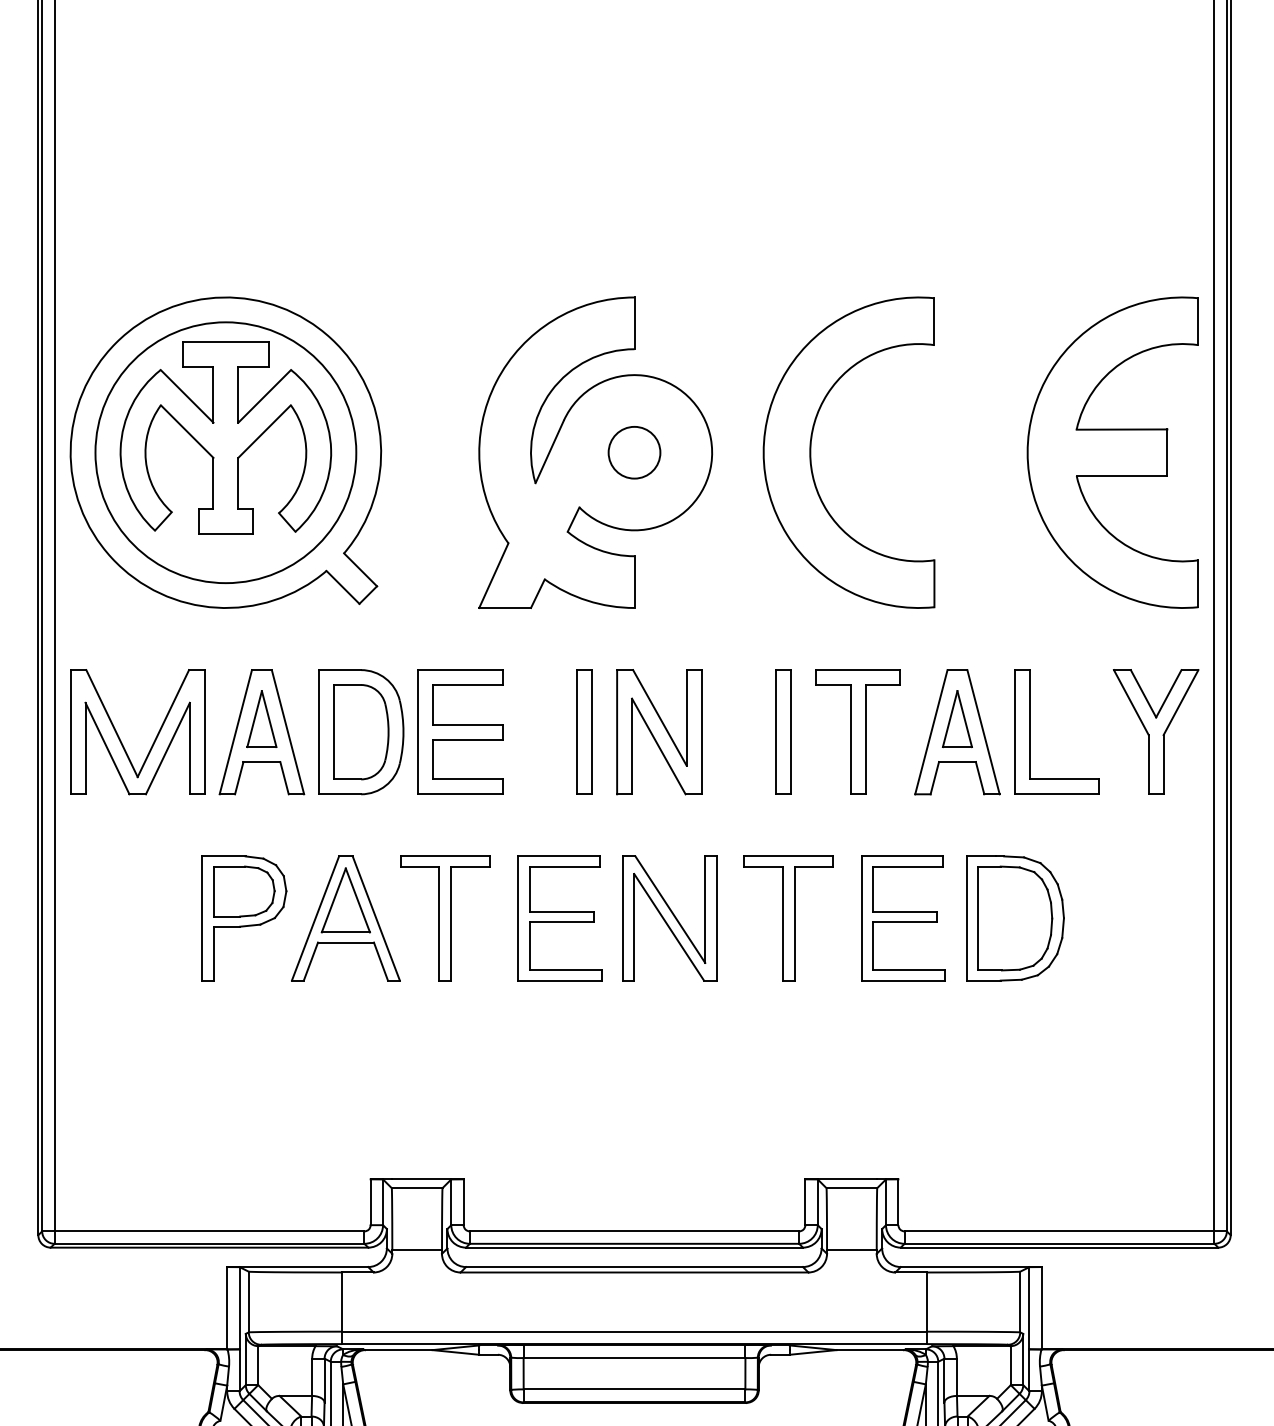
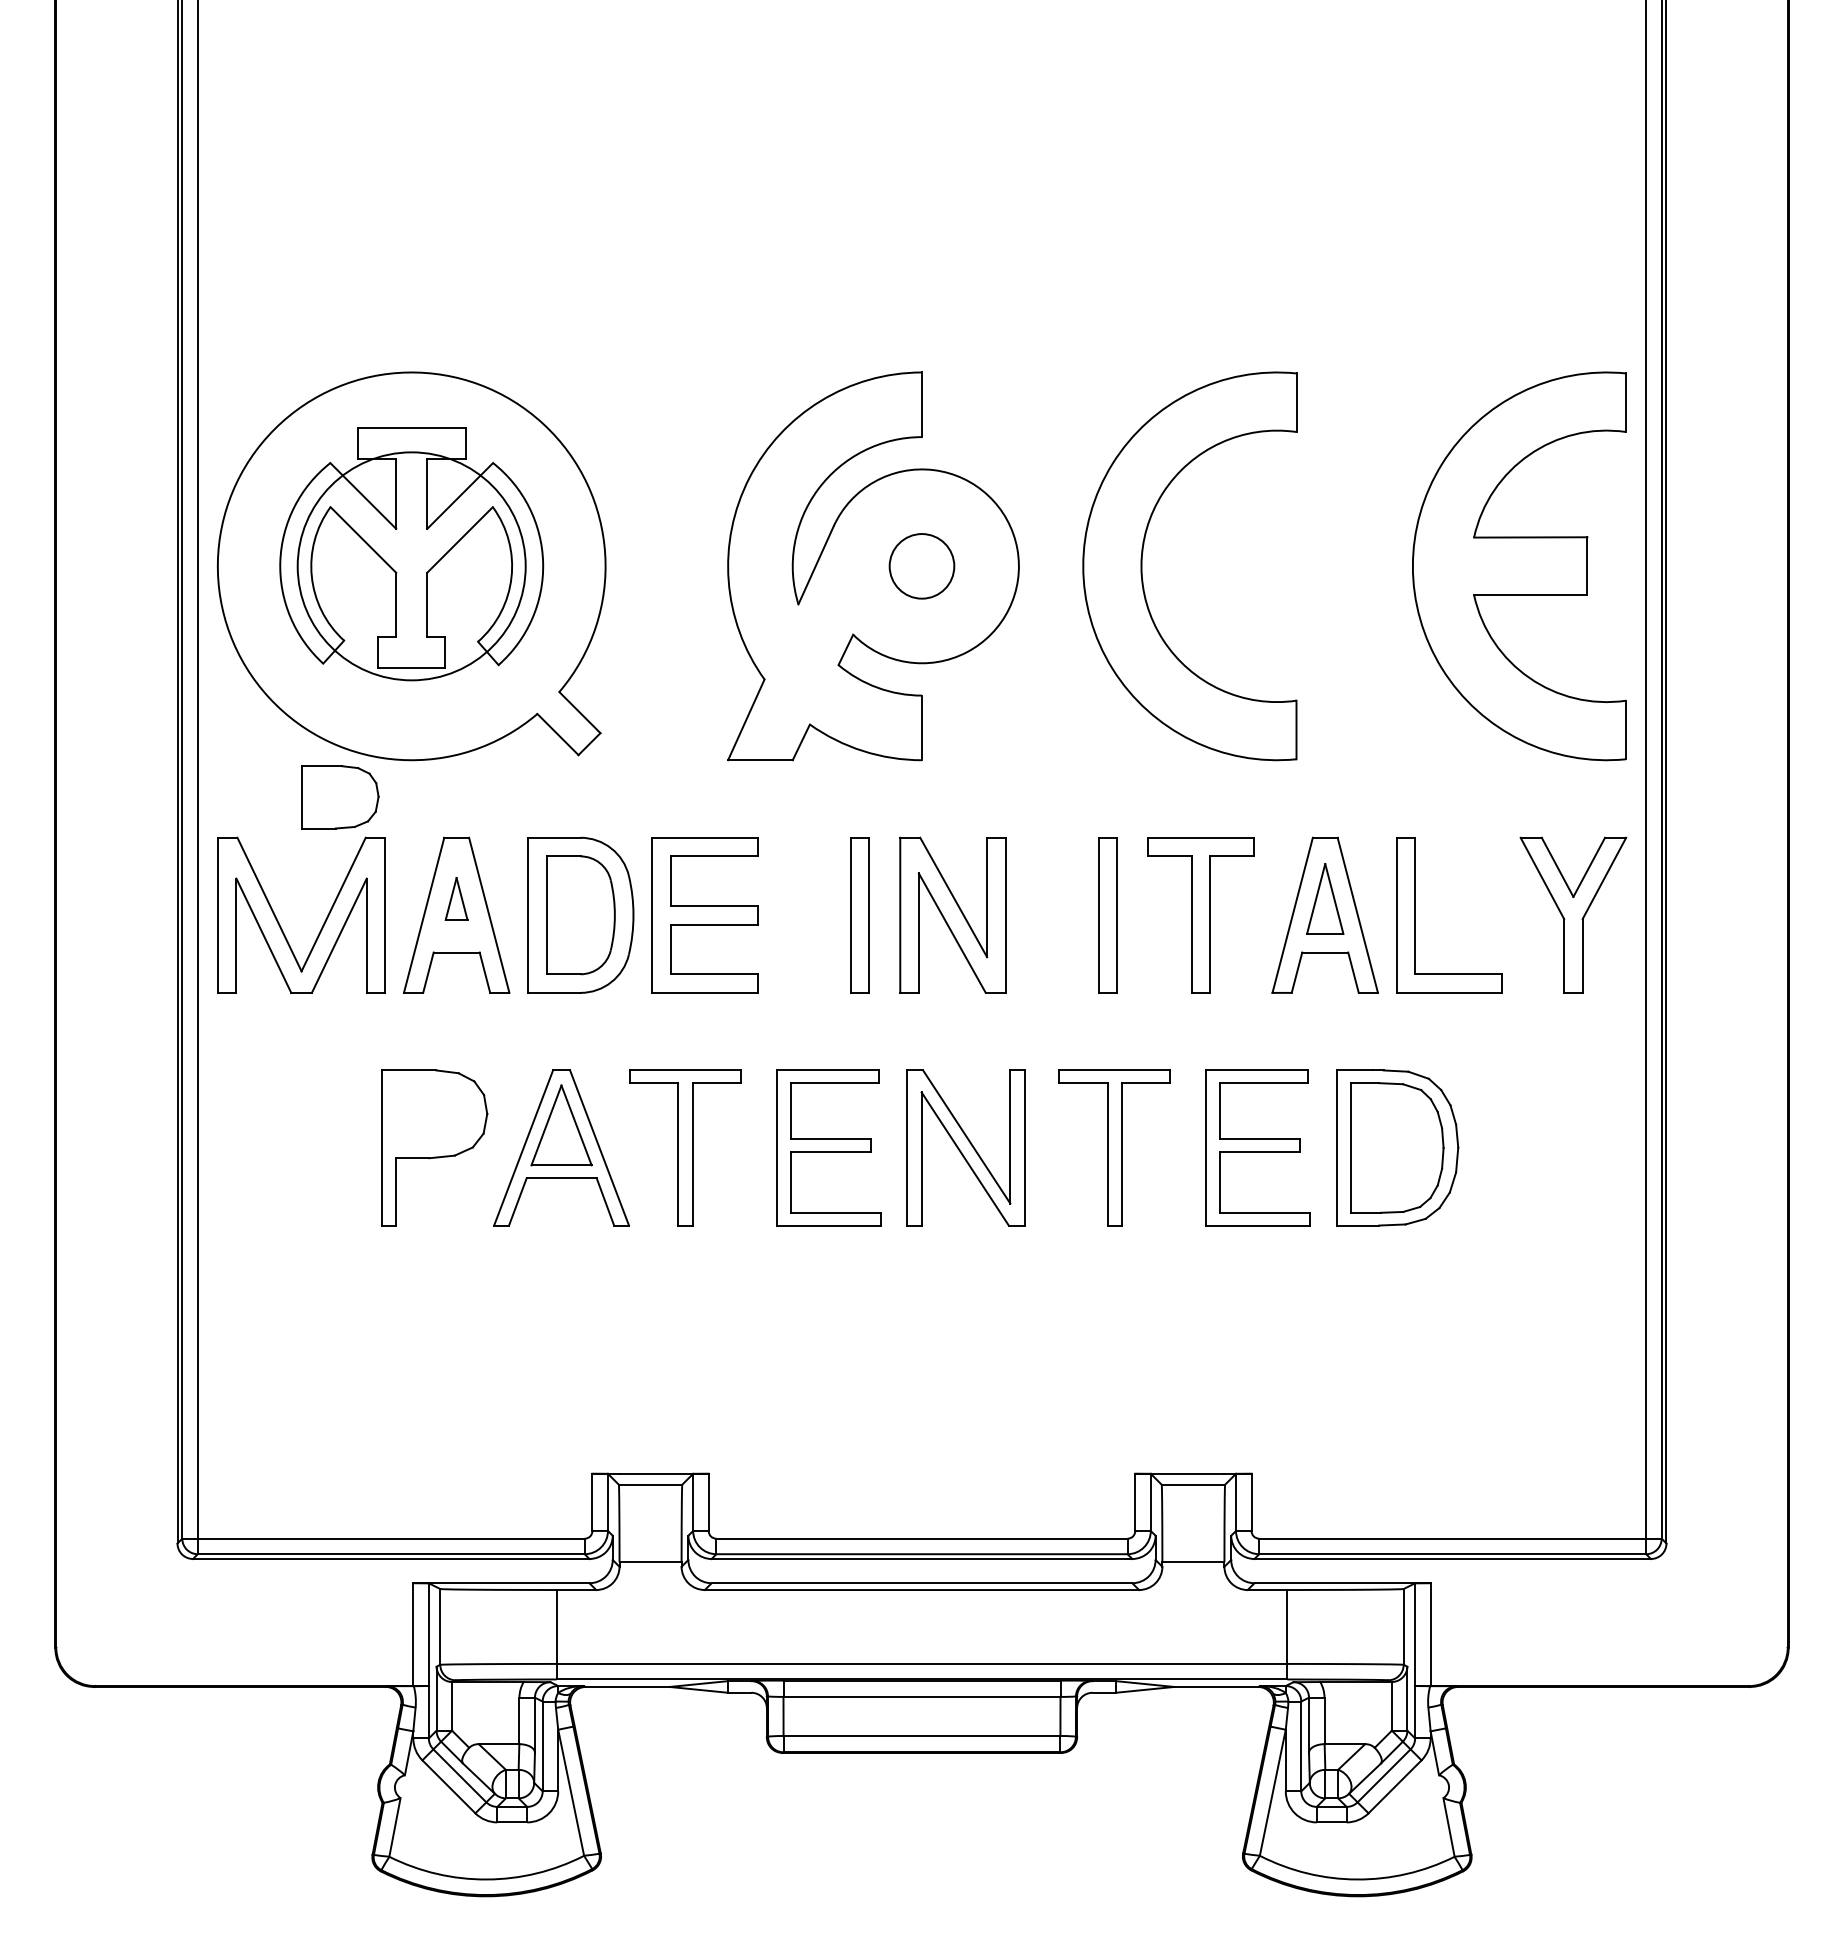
circle: (225, 452) -> (411, 566), size x0.7
part: (261, 718) -> (456, 898), size x0.6
part: (244, 891) -> (340, 797), moved

